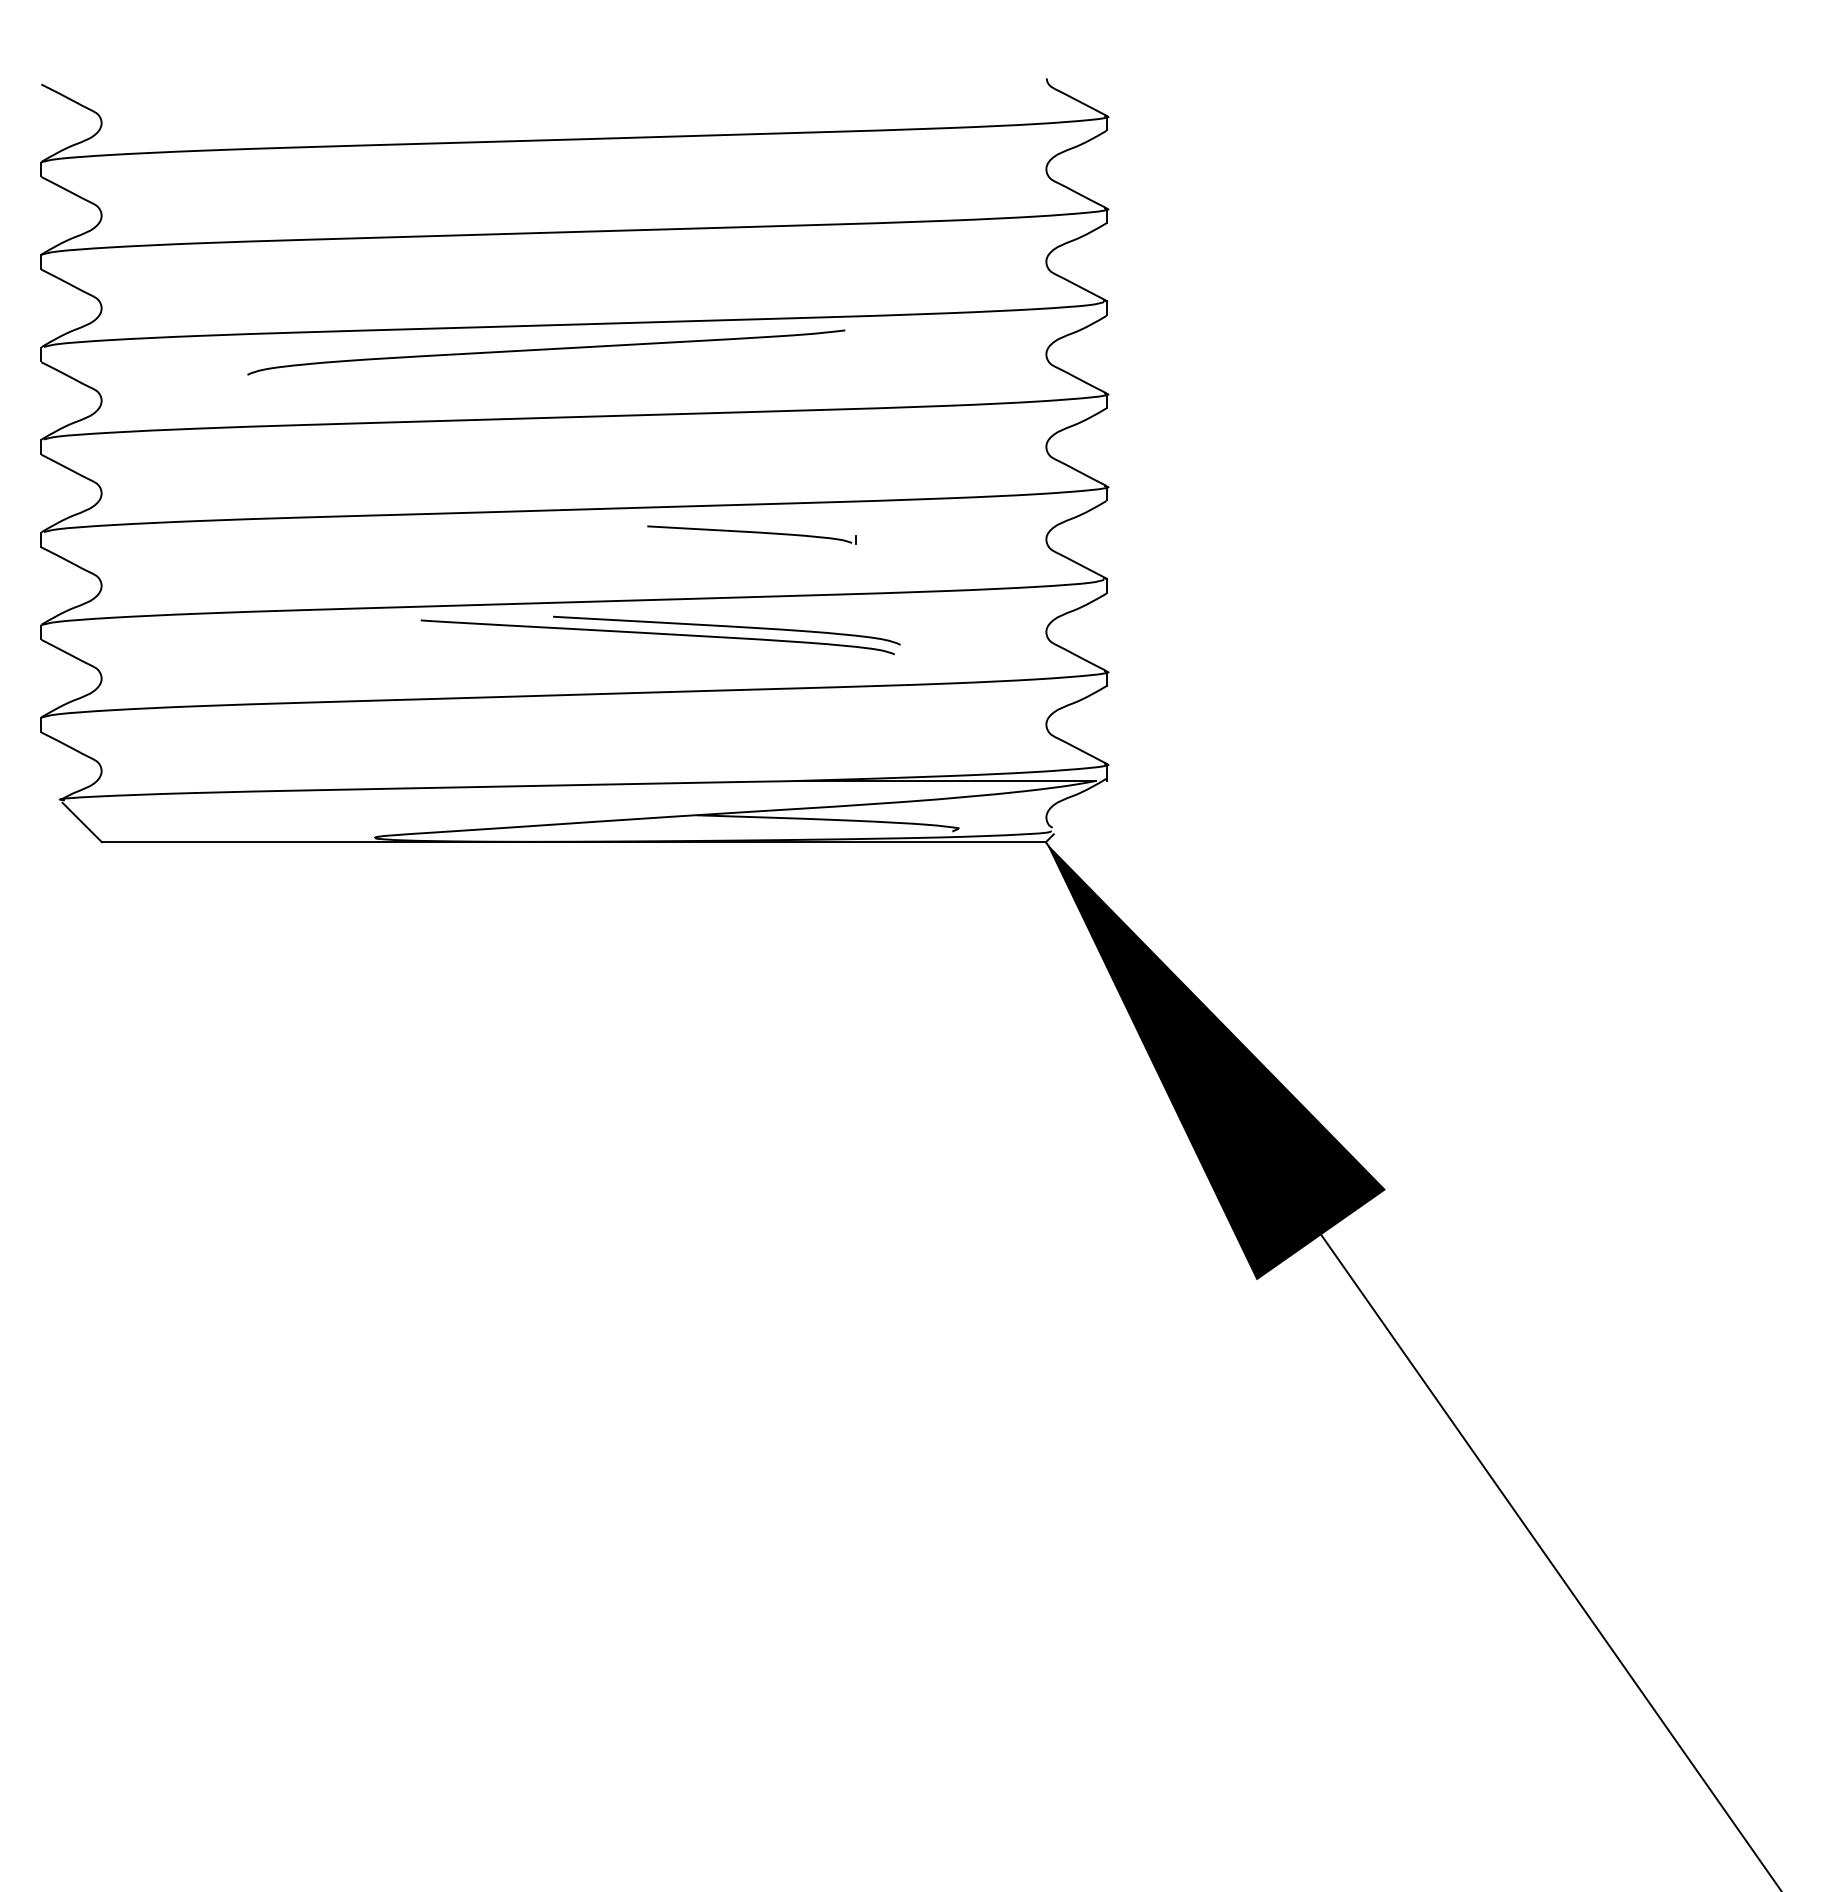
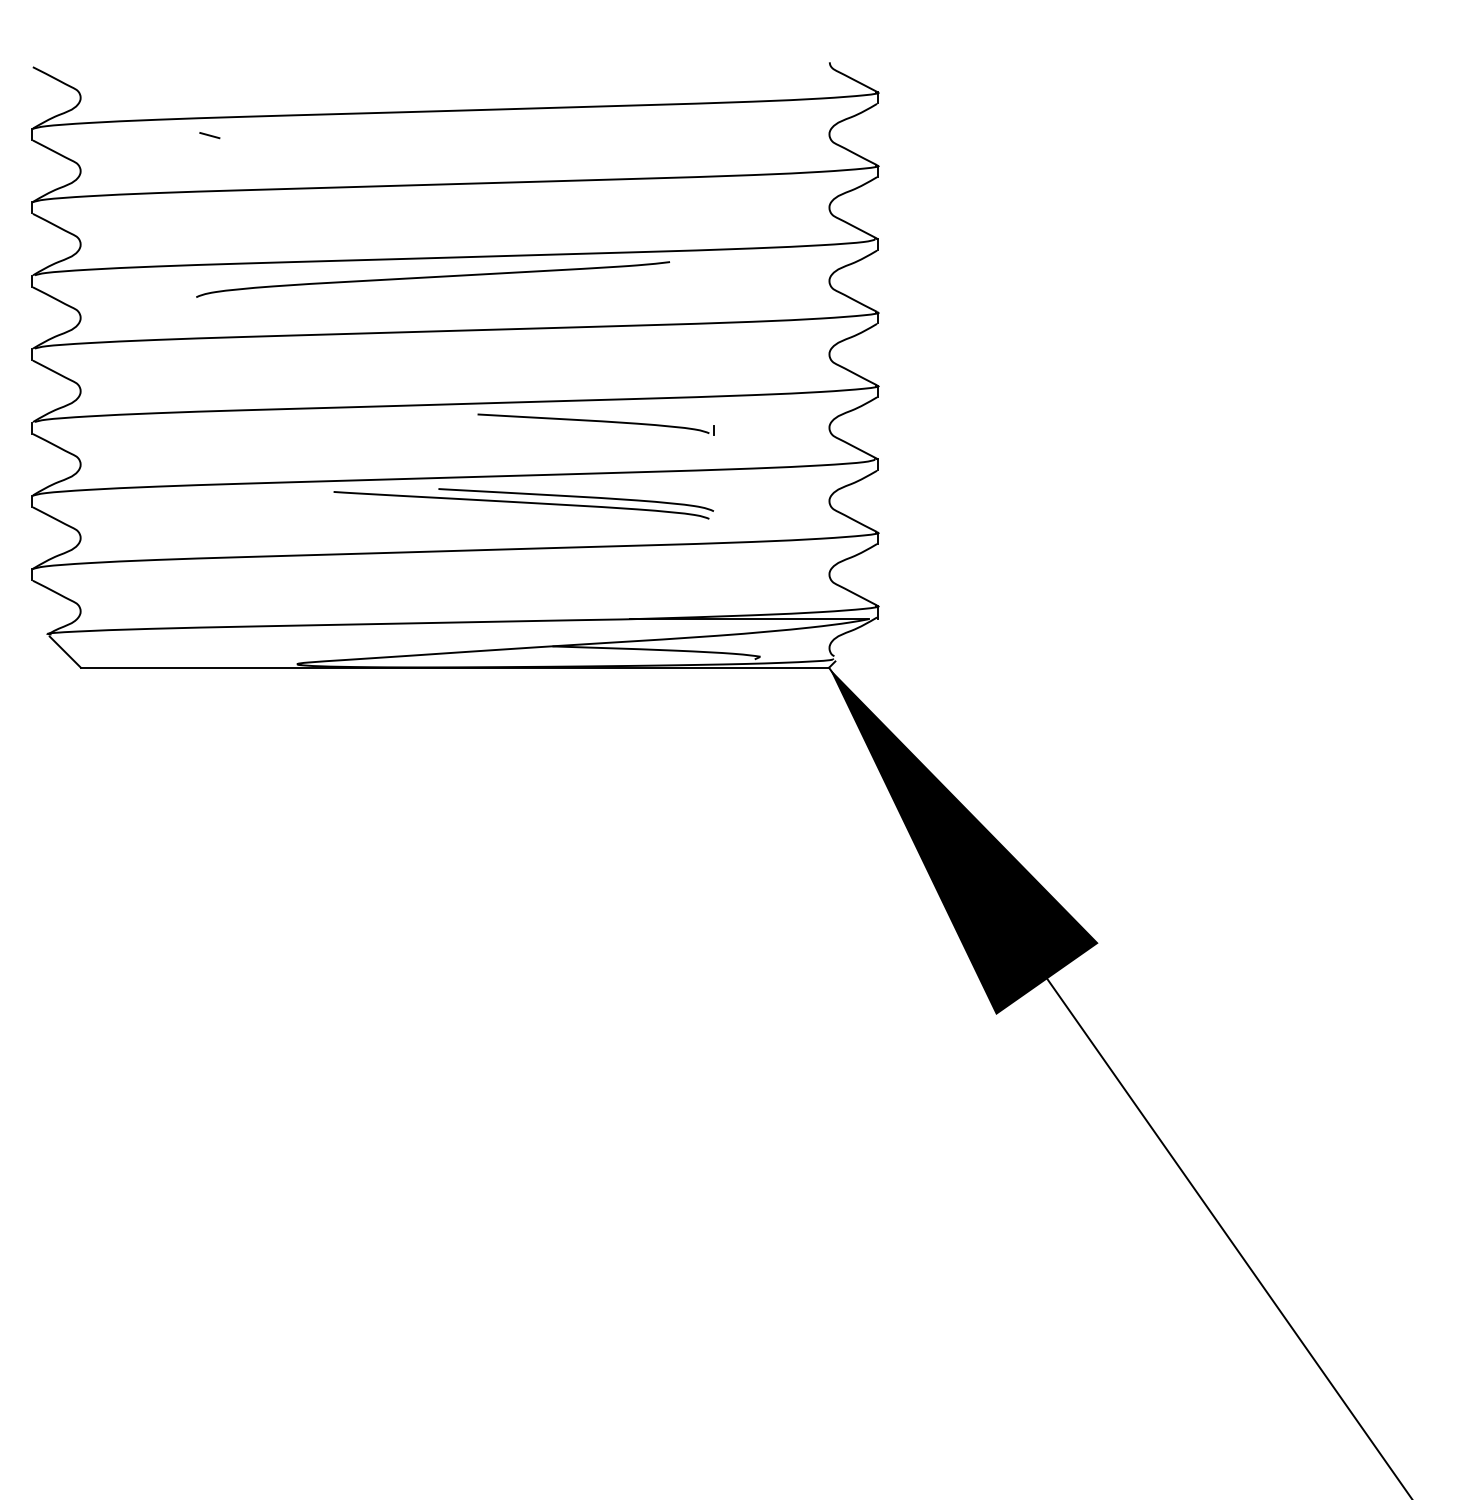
line: (264, 170) -> (209, 135), added
part: (751, 534) -> (595, 423), size x1.43

